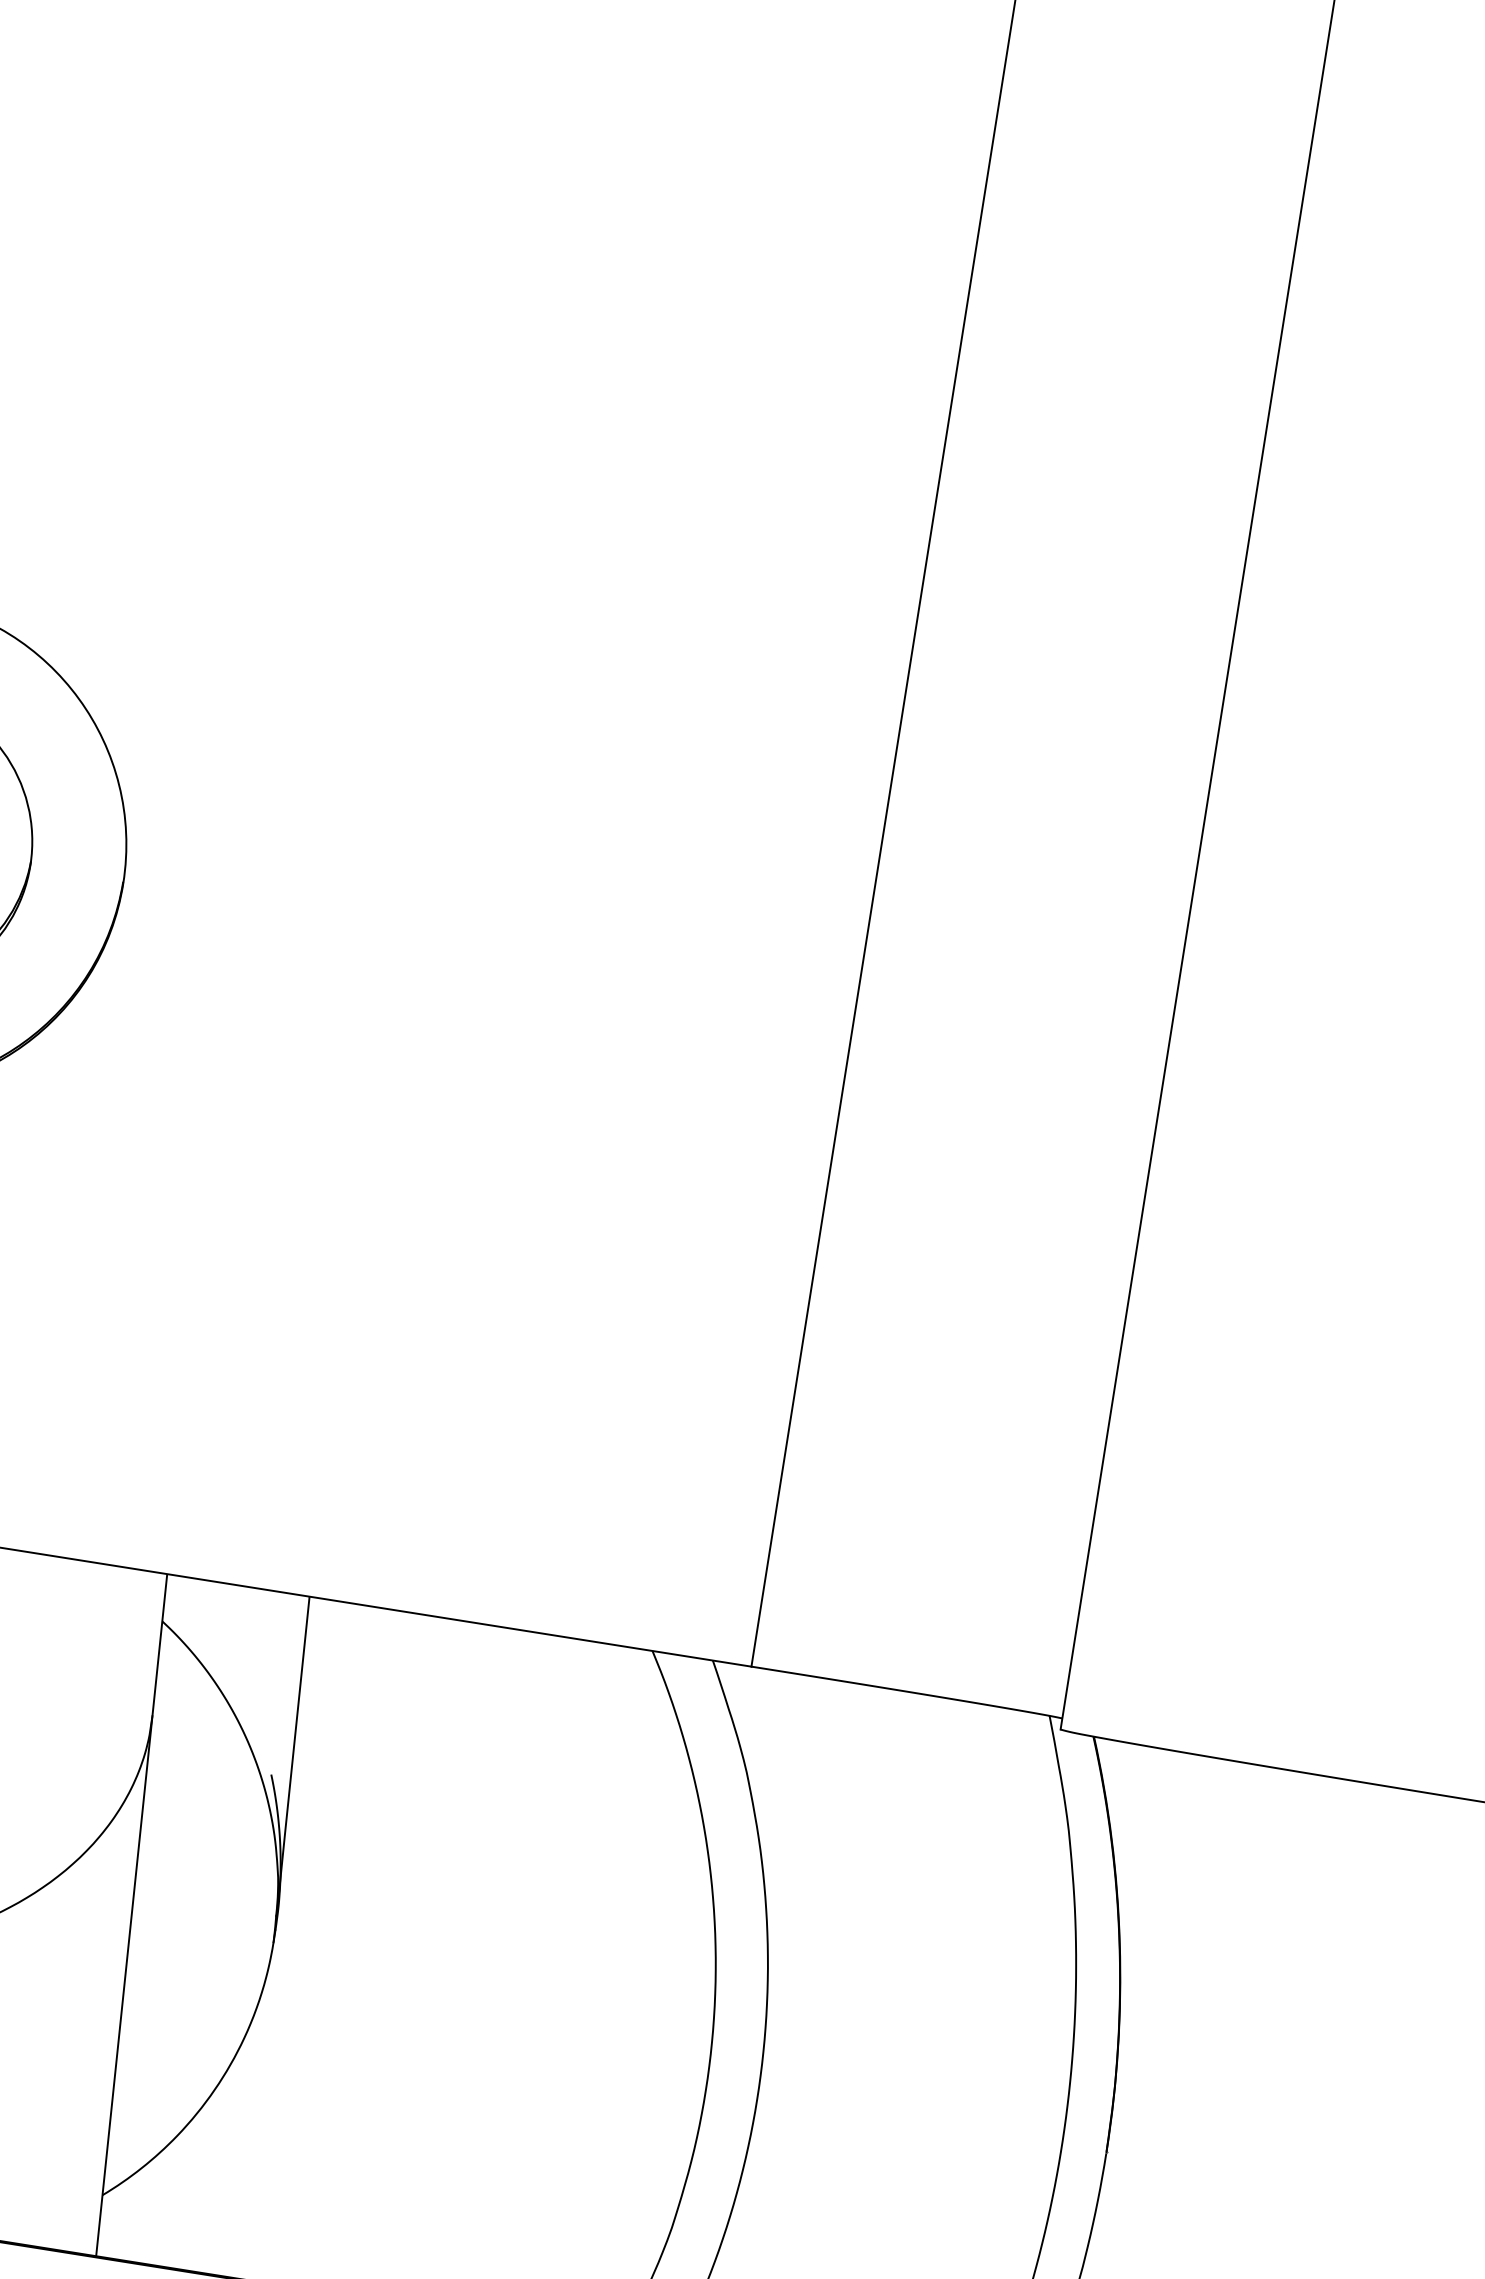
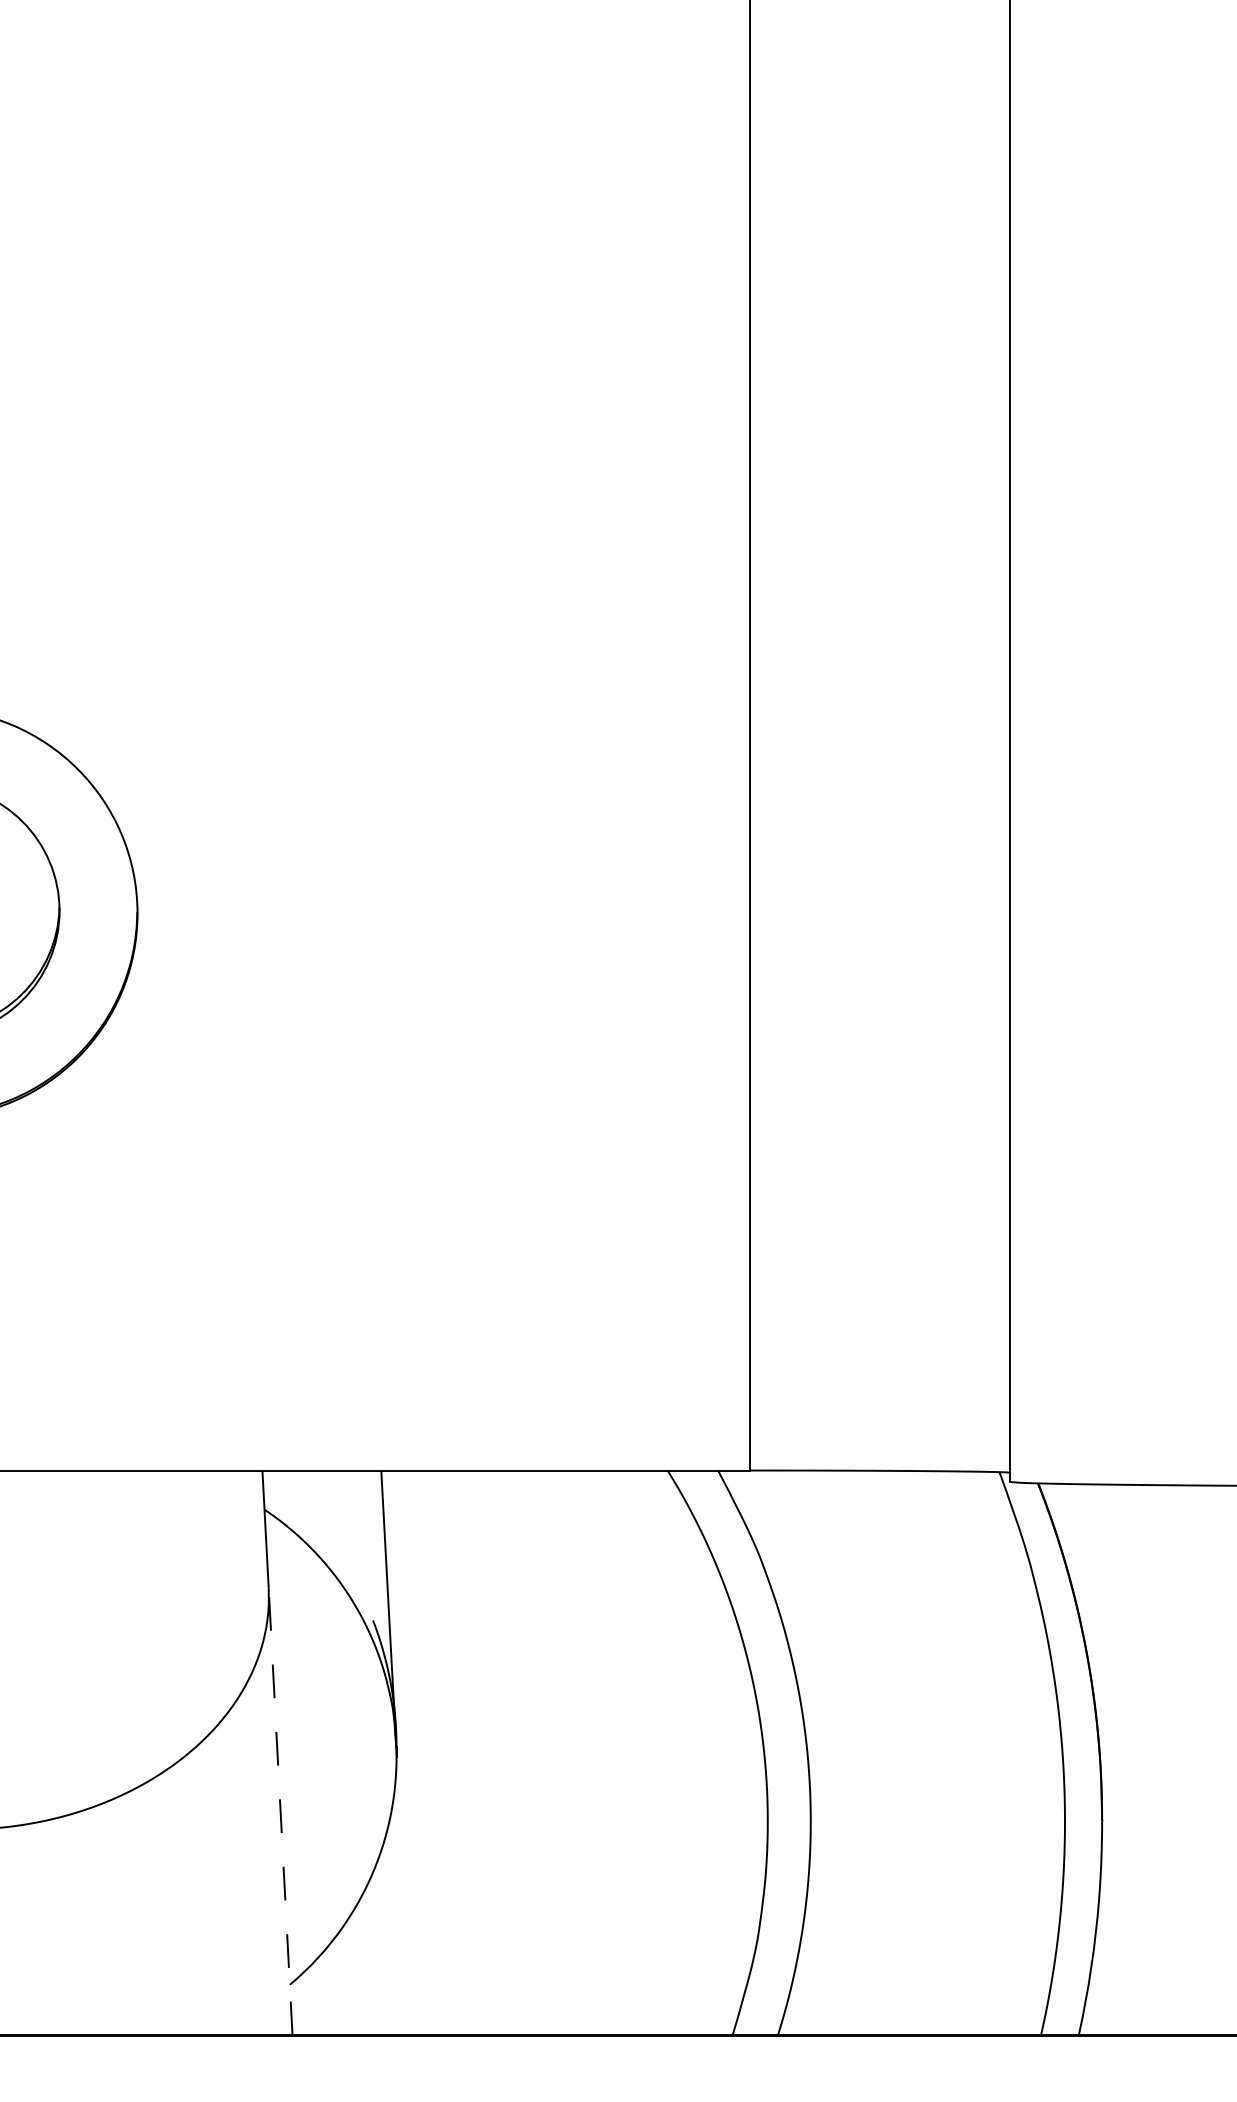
line: (124, 1985) -> (280, 1811), solid -> dashed

